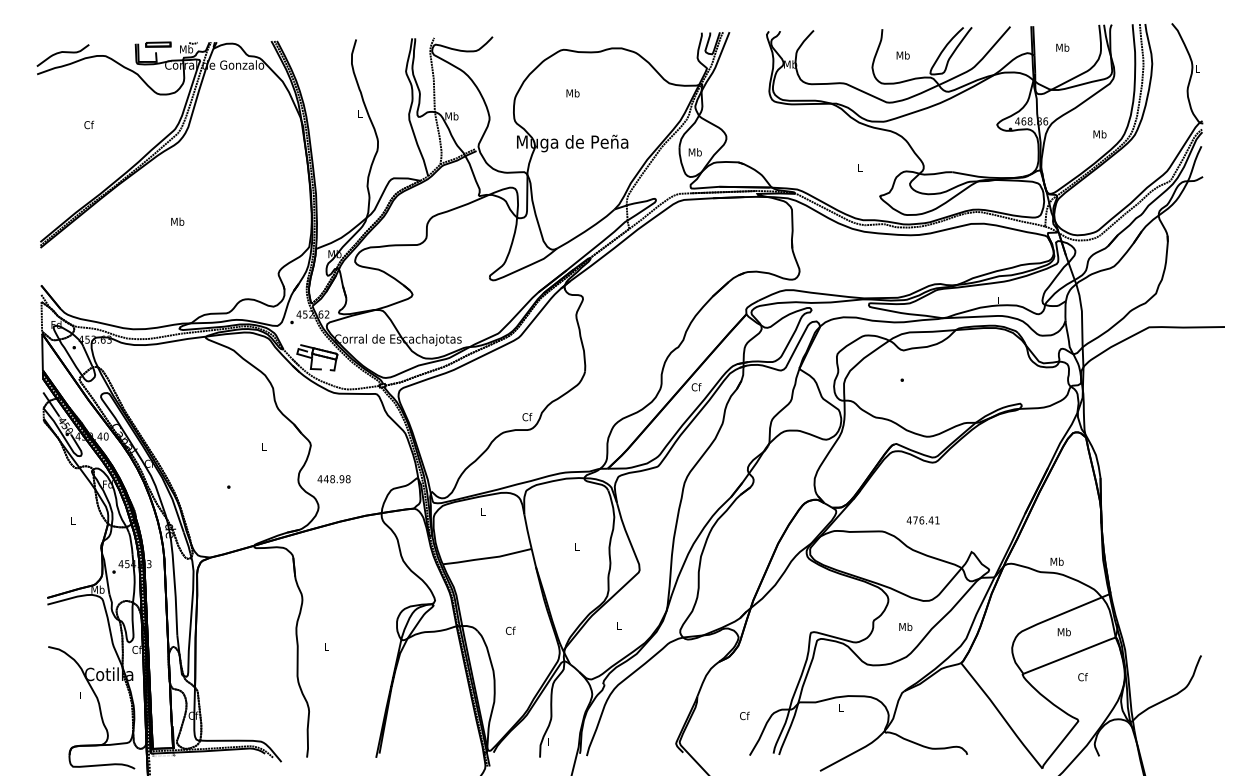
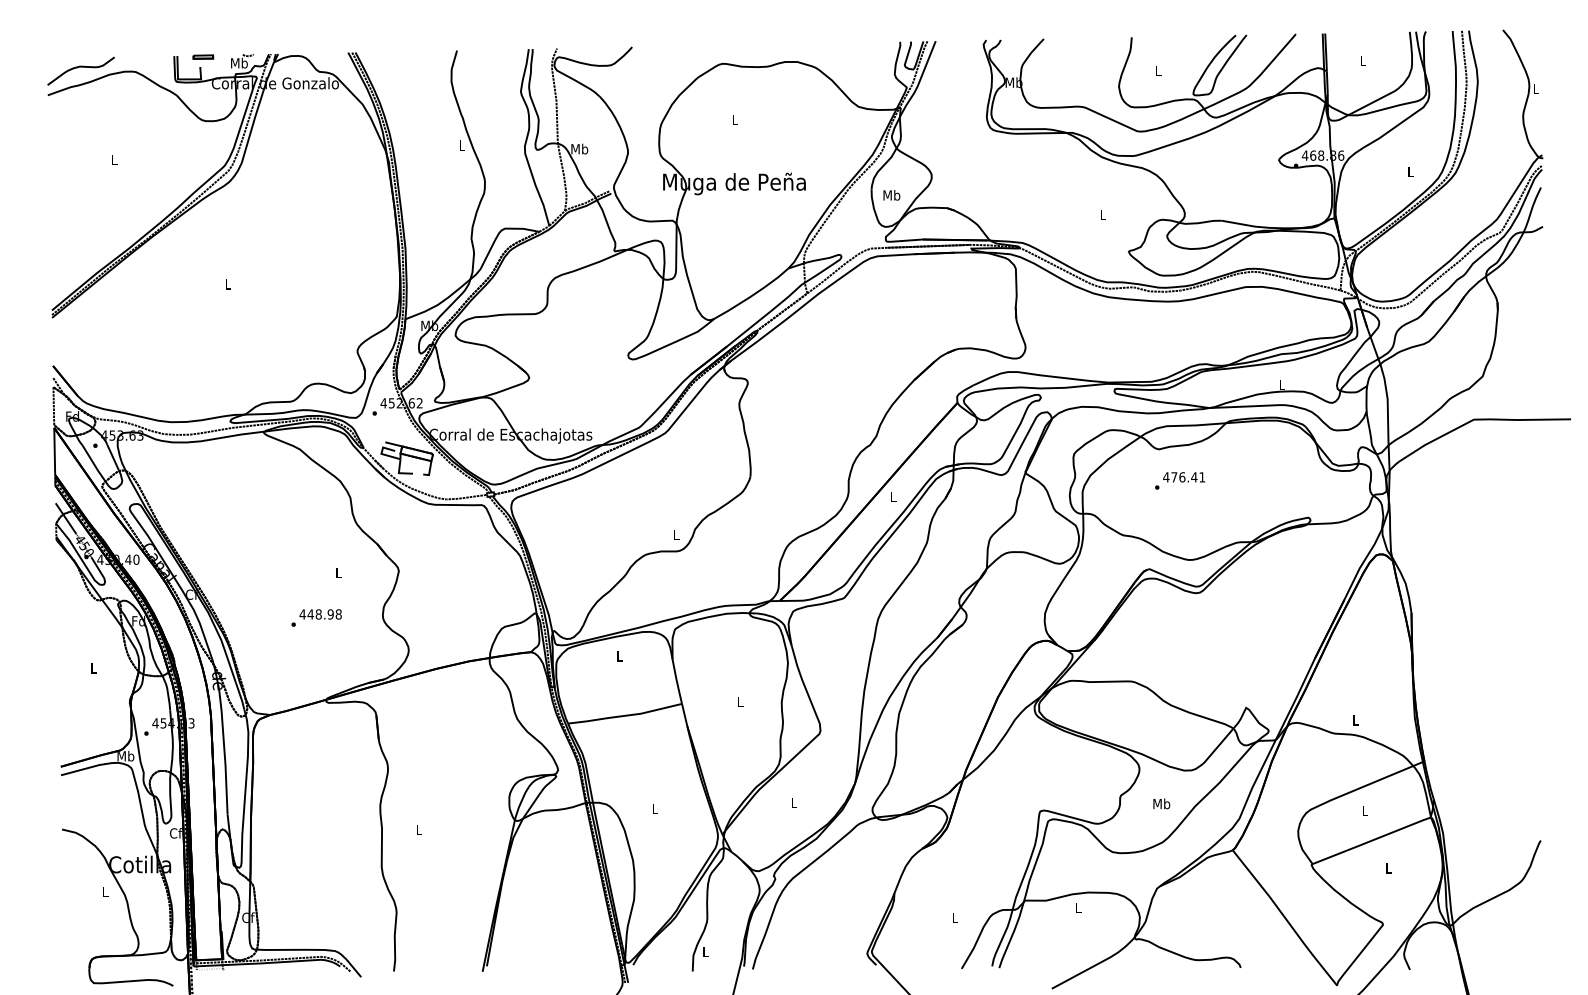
part: (158, 44) -> (203, 56), size x0.62
text: (1062, 47) -> (1362, 60), Mb -> L
text: (903, 55) -> (1158, 70), Mb -> L
text: (572, 93) -> (734, 119), Mb -> L
text: (89, 124) -> (114, 159), Cf -> L
text: (1099, 133) -> (1410, 171), Mb -> L
text: (177, 221) -> (227, 284), Mb -> L
text: (696, 387) -> (893, 496), Cf -> L
text: (527, 416) -> (676, 534), Cf -> L
text: (333, 479) -> (320, 614), moved
text: (923, 520) -> (1184, 477), moved
text: (1056, 561) -> (1355, 720), Mb -> L
text: (510, 630) -> (655, 808), Cf -> L
text: (1063, 632) -> (1364, 810), Mb -> L
text: (1082, 677) -> (1388, 868), Cf -> L
text: (744, 715) -> (955, 917), Cf -> L

